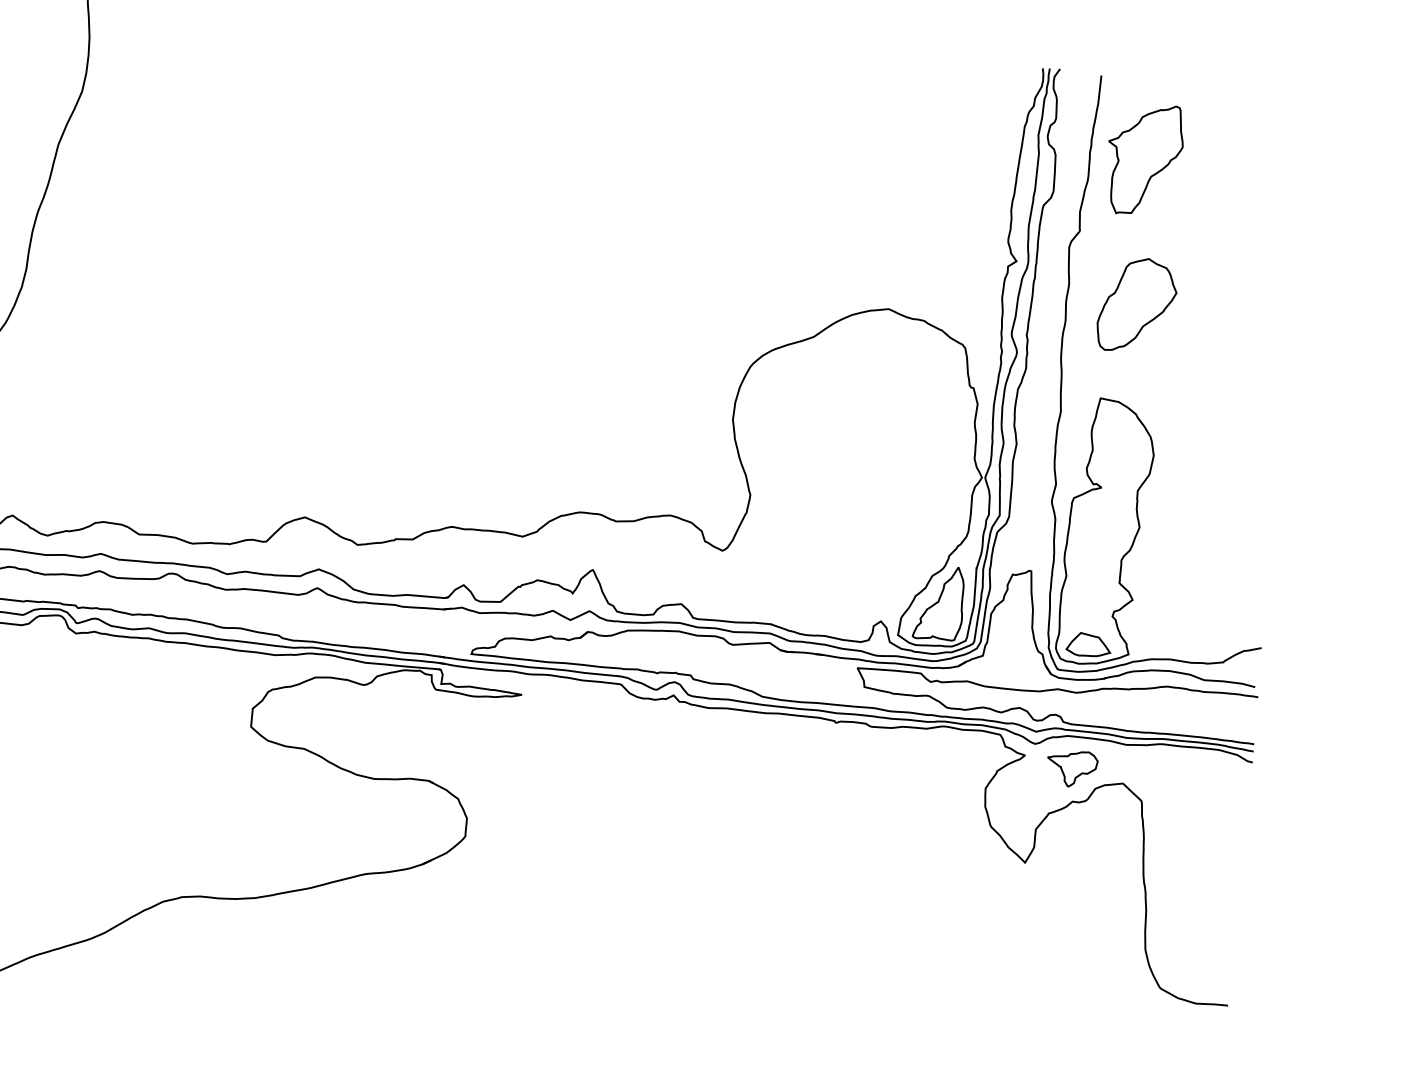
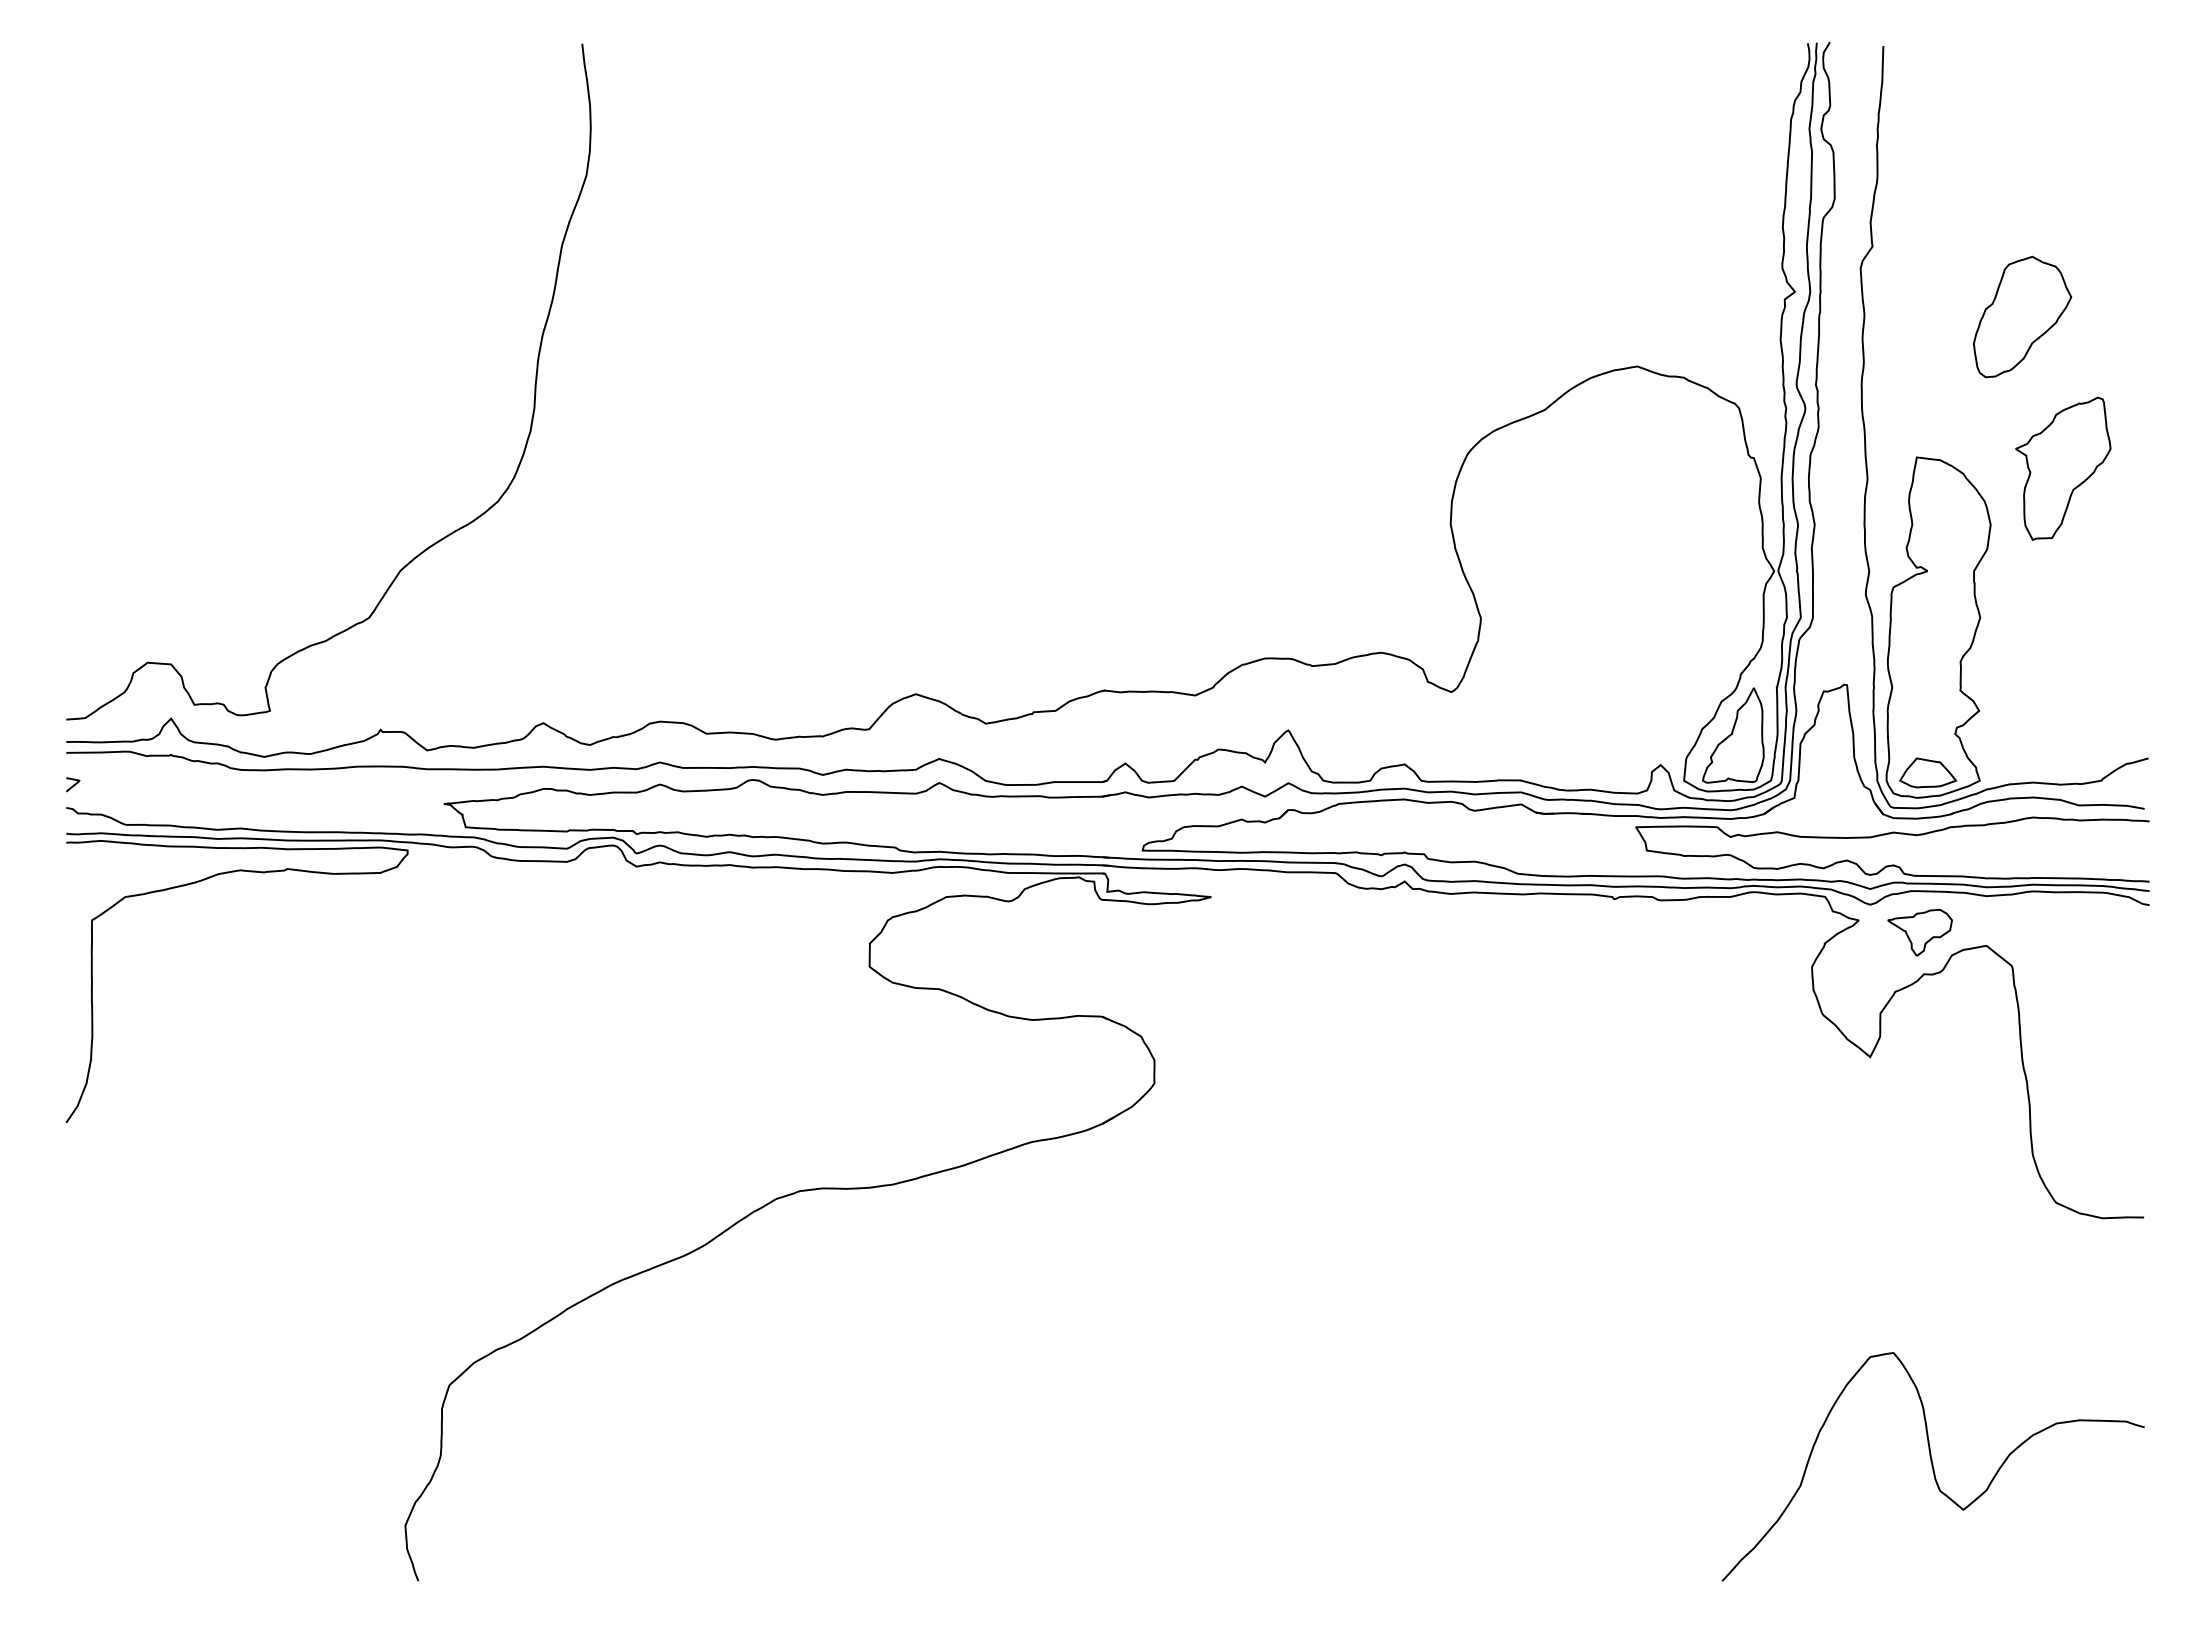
part: (1144, 159) -> (2063, 468), moved
part: (1137, 304) -> (2022, 316), moved

